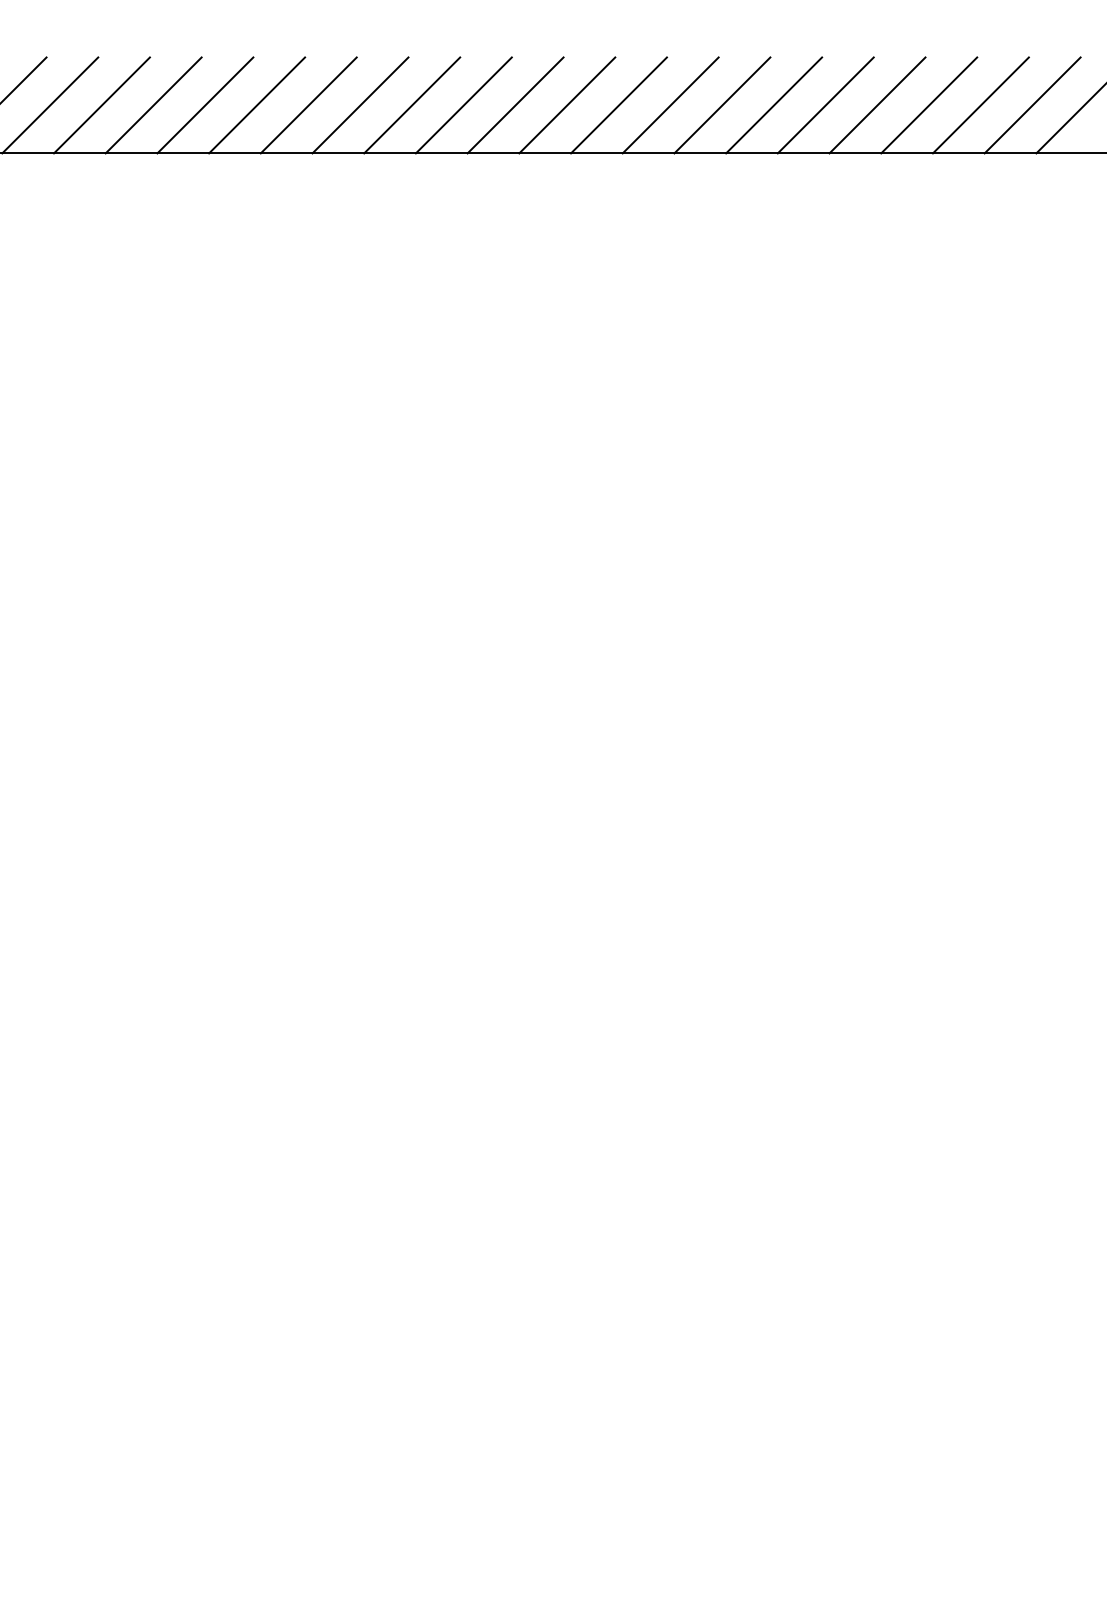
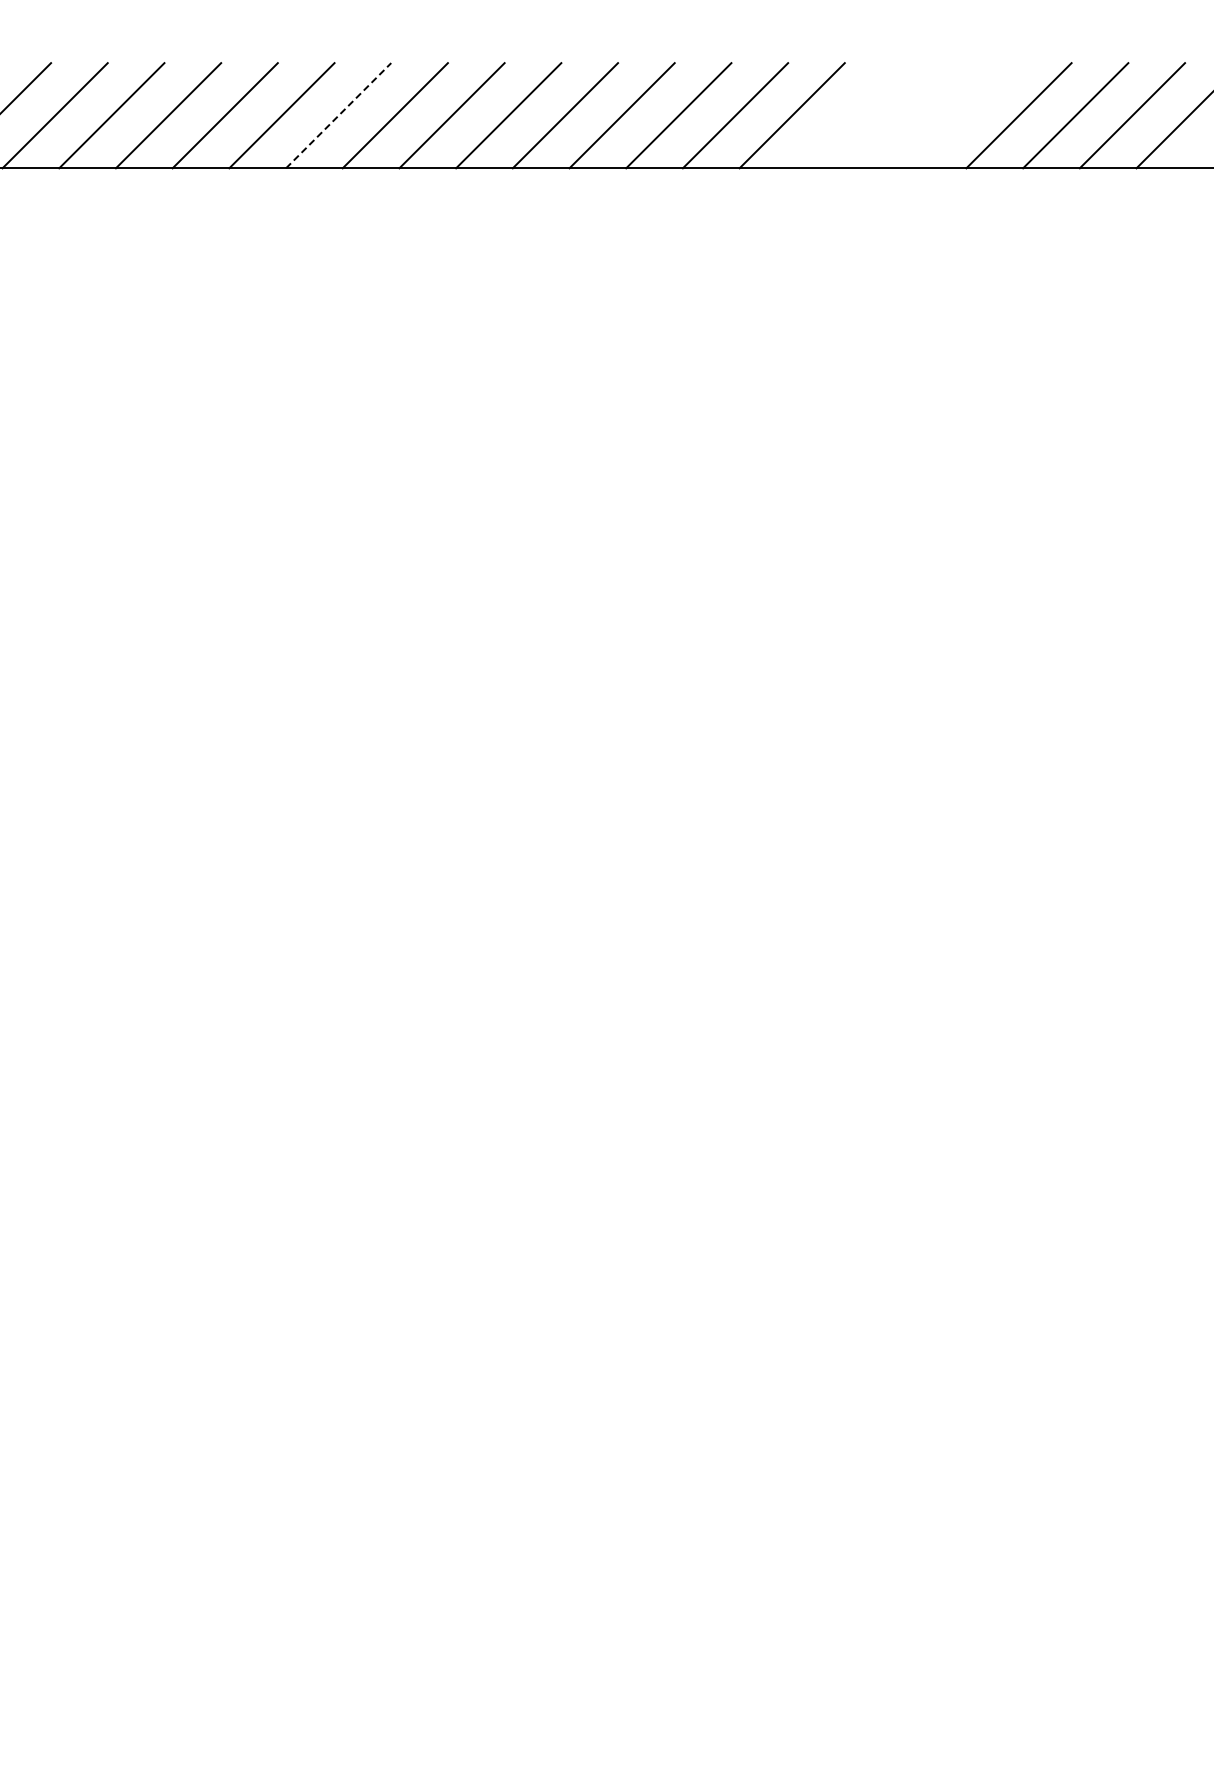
line: (309, 105) -> (339, 115), solid -> dashed
line: (773, 105) -> (848, 115), removed
line: (825, 105) -> (905, 115), removed
line: (876, 105) -> (961, 115), removed

